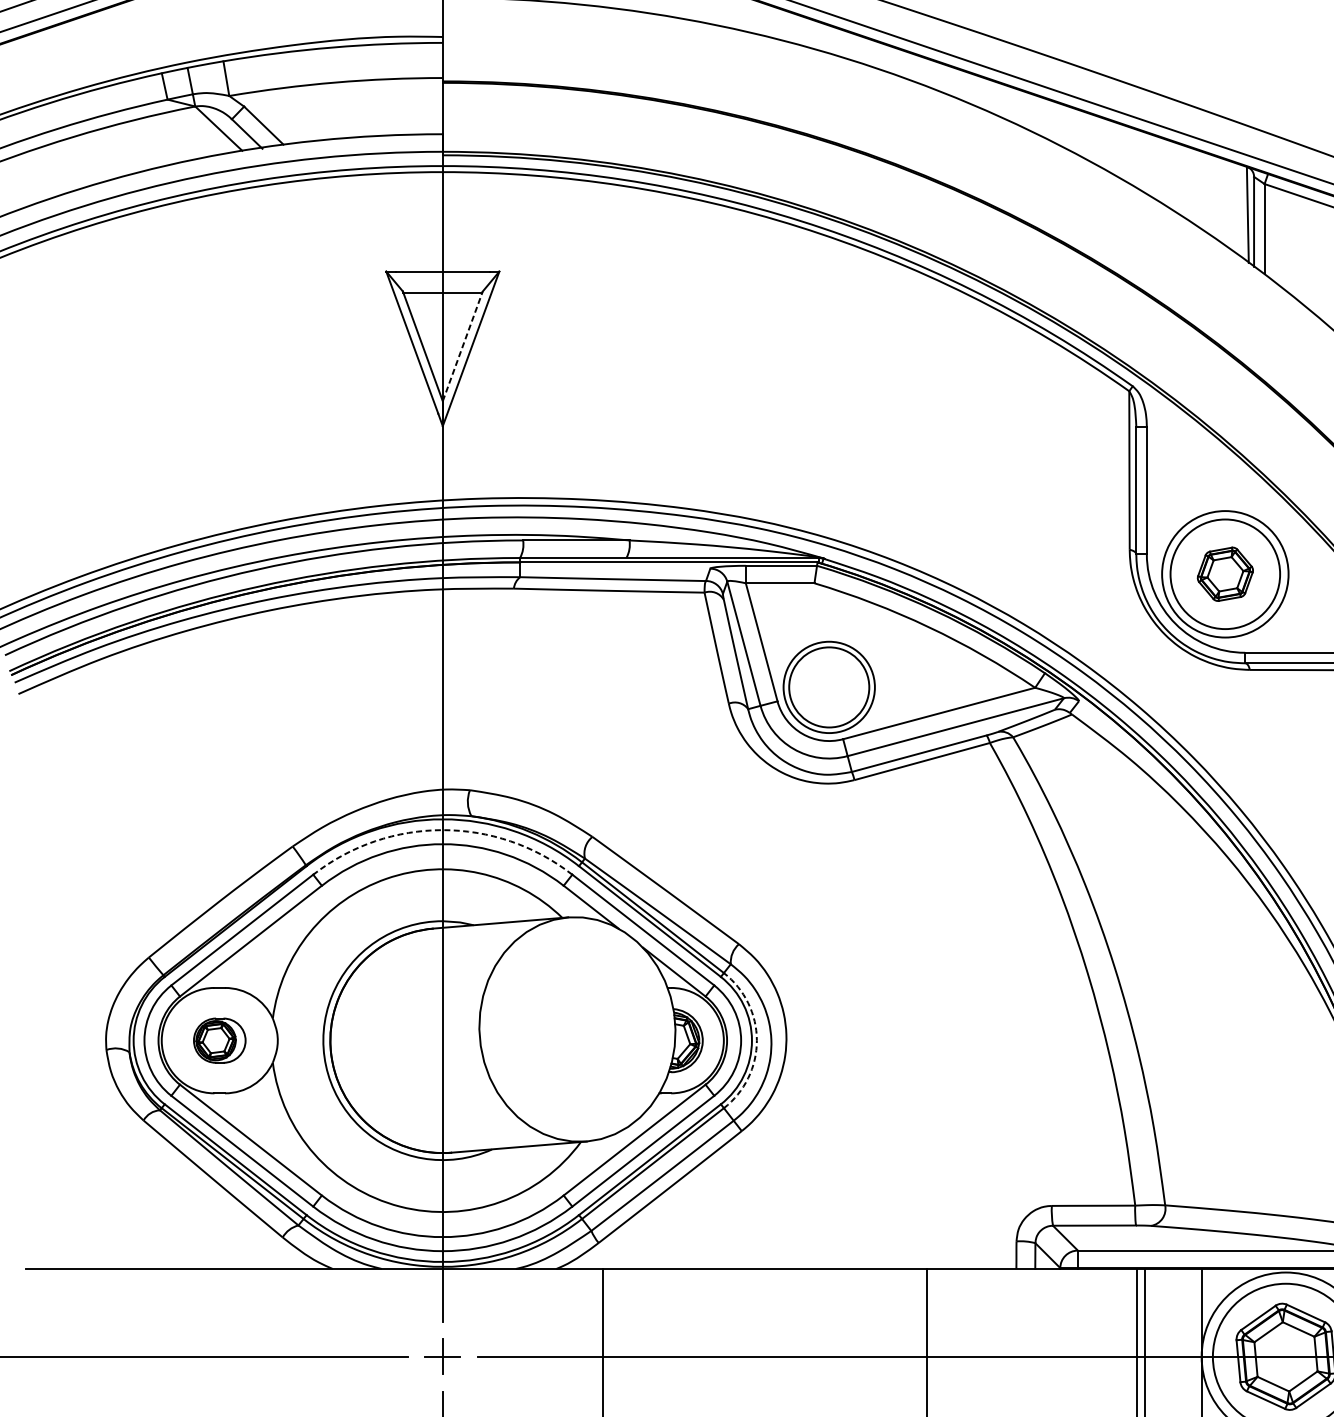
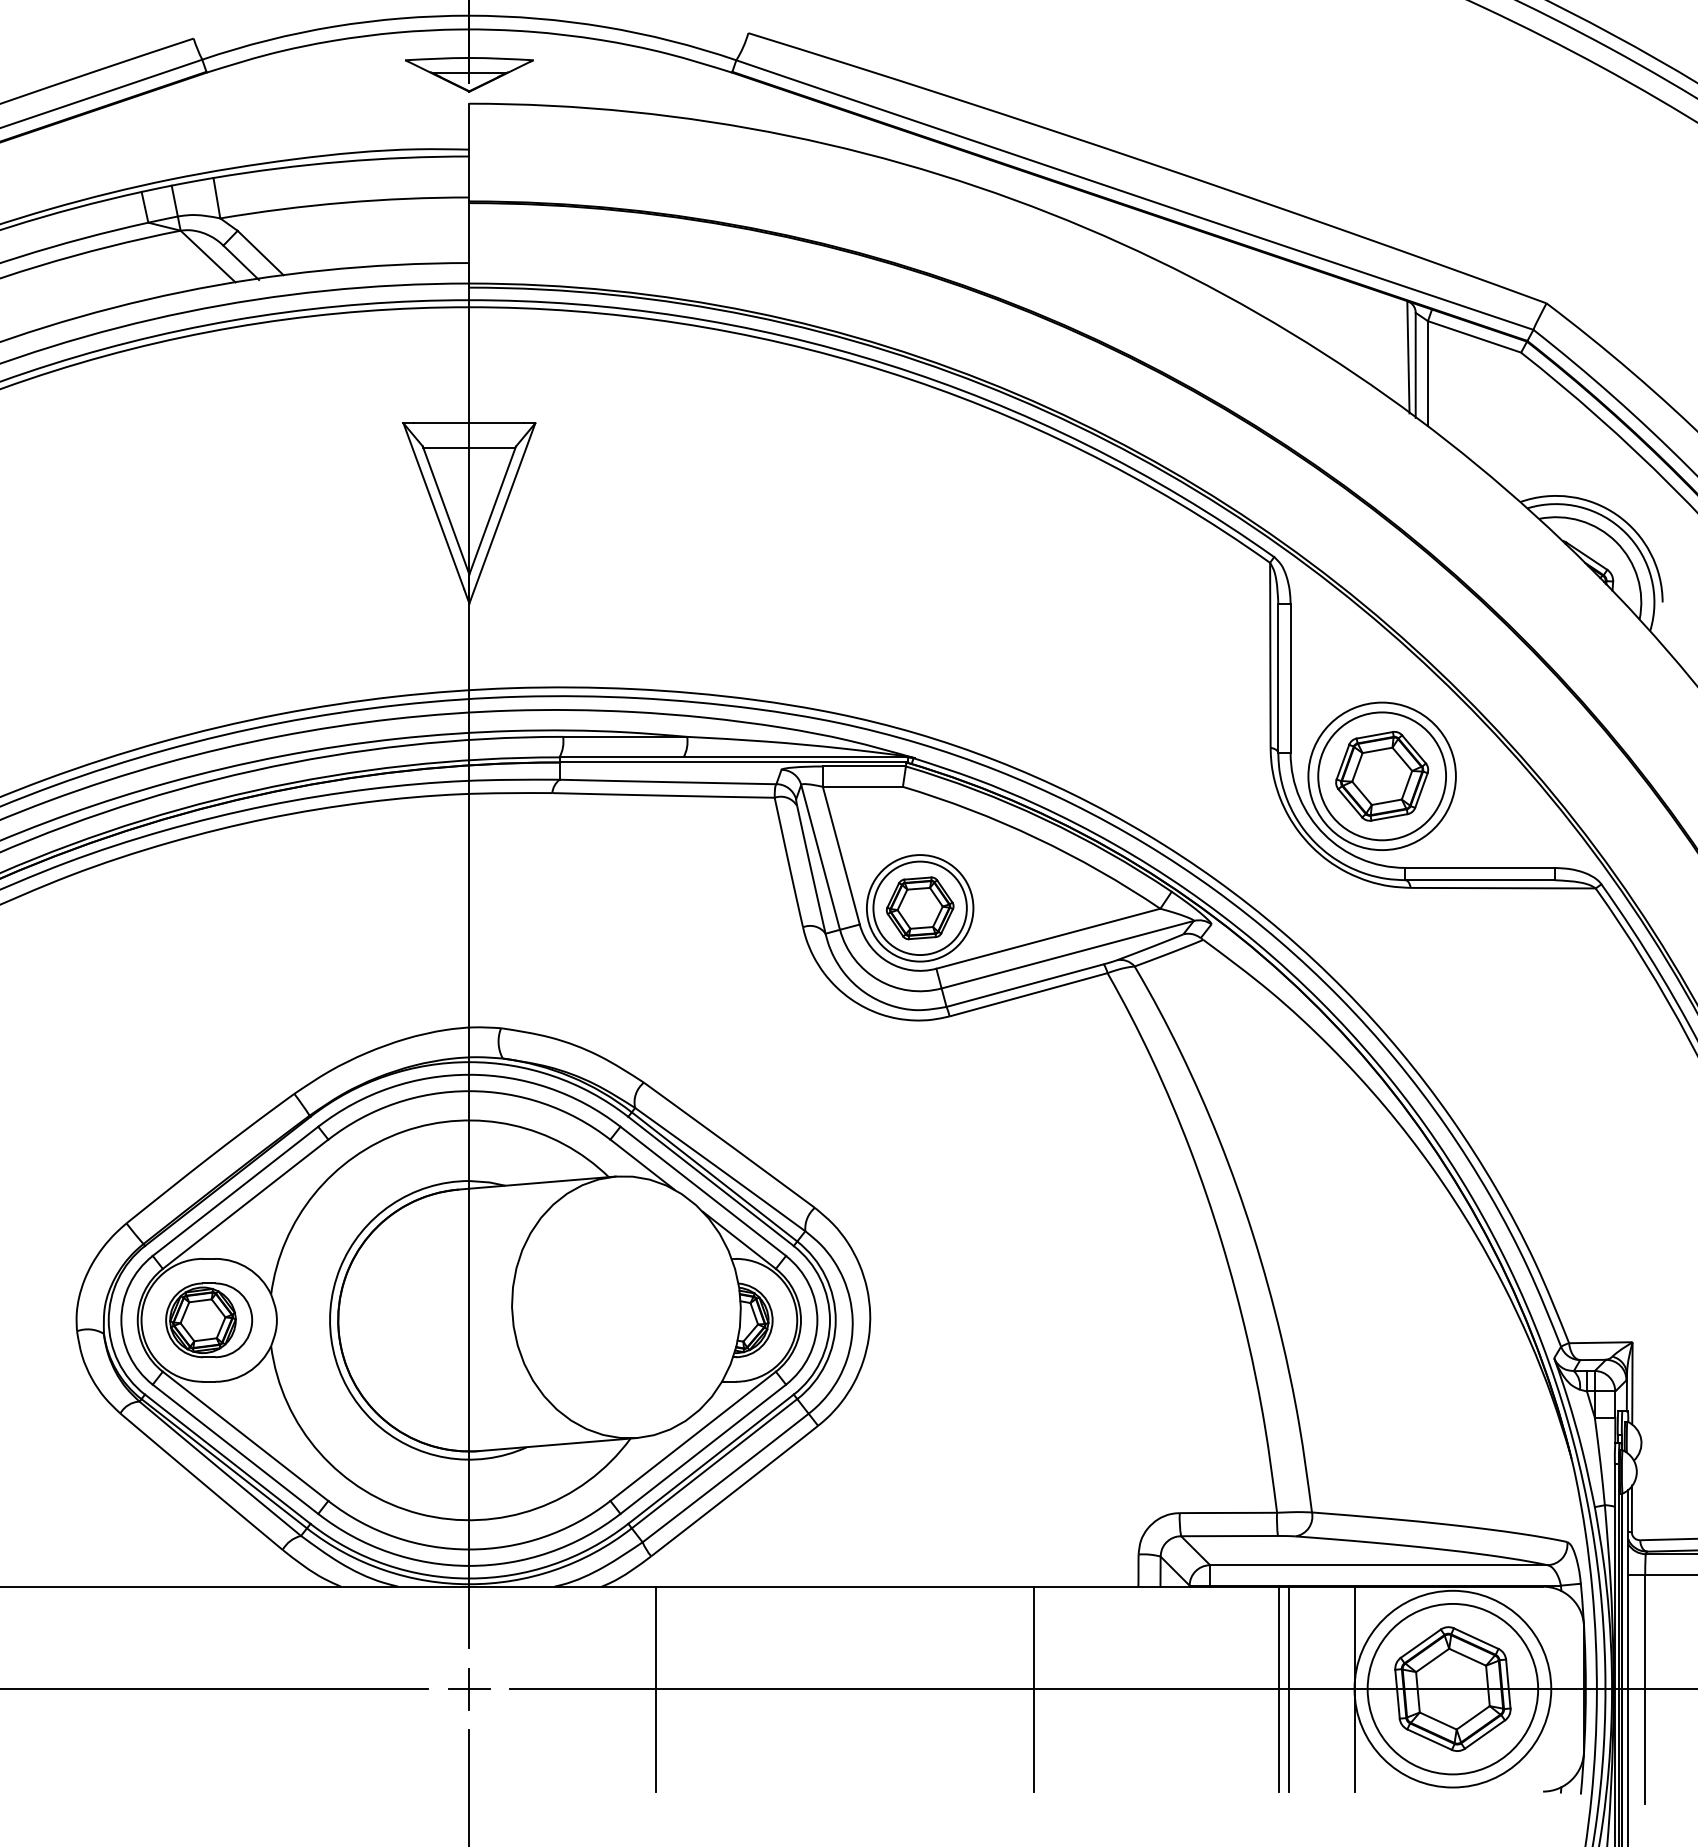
line: (462, 346) -> (492, 510), dashed -> solid
part: (1225, 574) -> (1382, 776), size x1.43
part: (828, 687) -> (919, 908), added
arc: (442, 829) -> (469, 1074), dashed -> solid
part: (220, 1040) -> (209, 1320), size x1.43
arc: (756, 1040) -> (835, 1320), dashed -> solid

